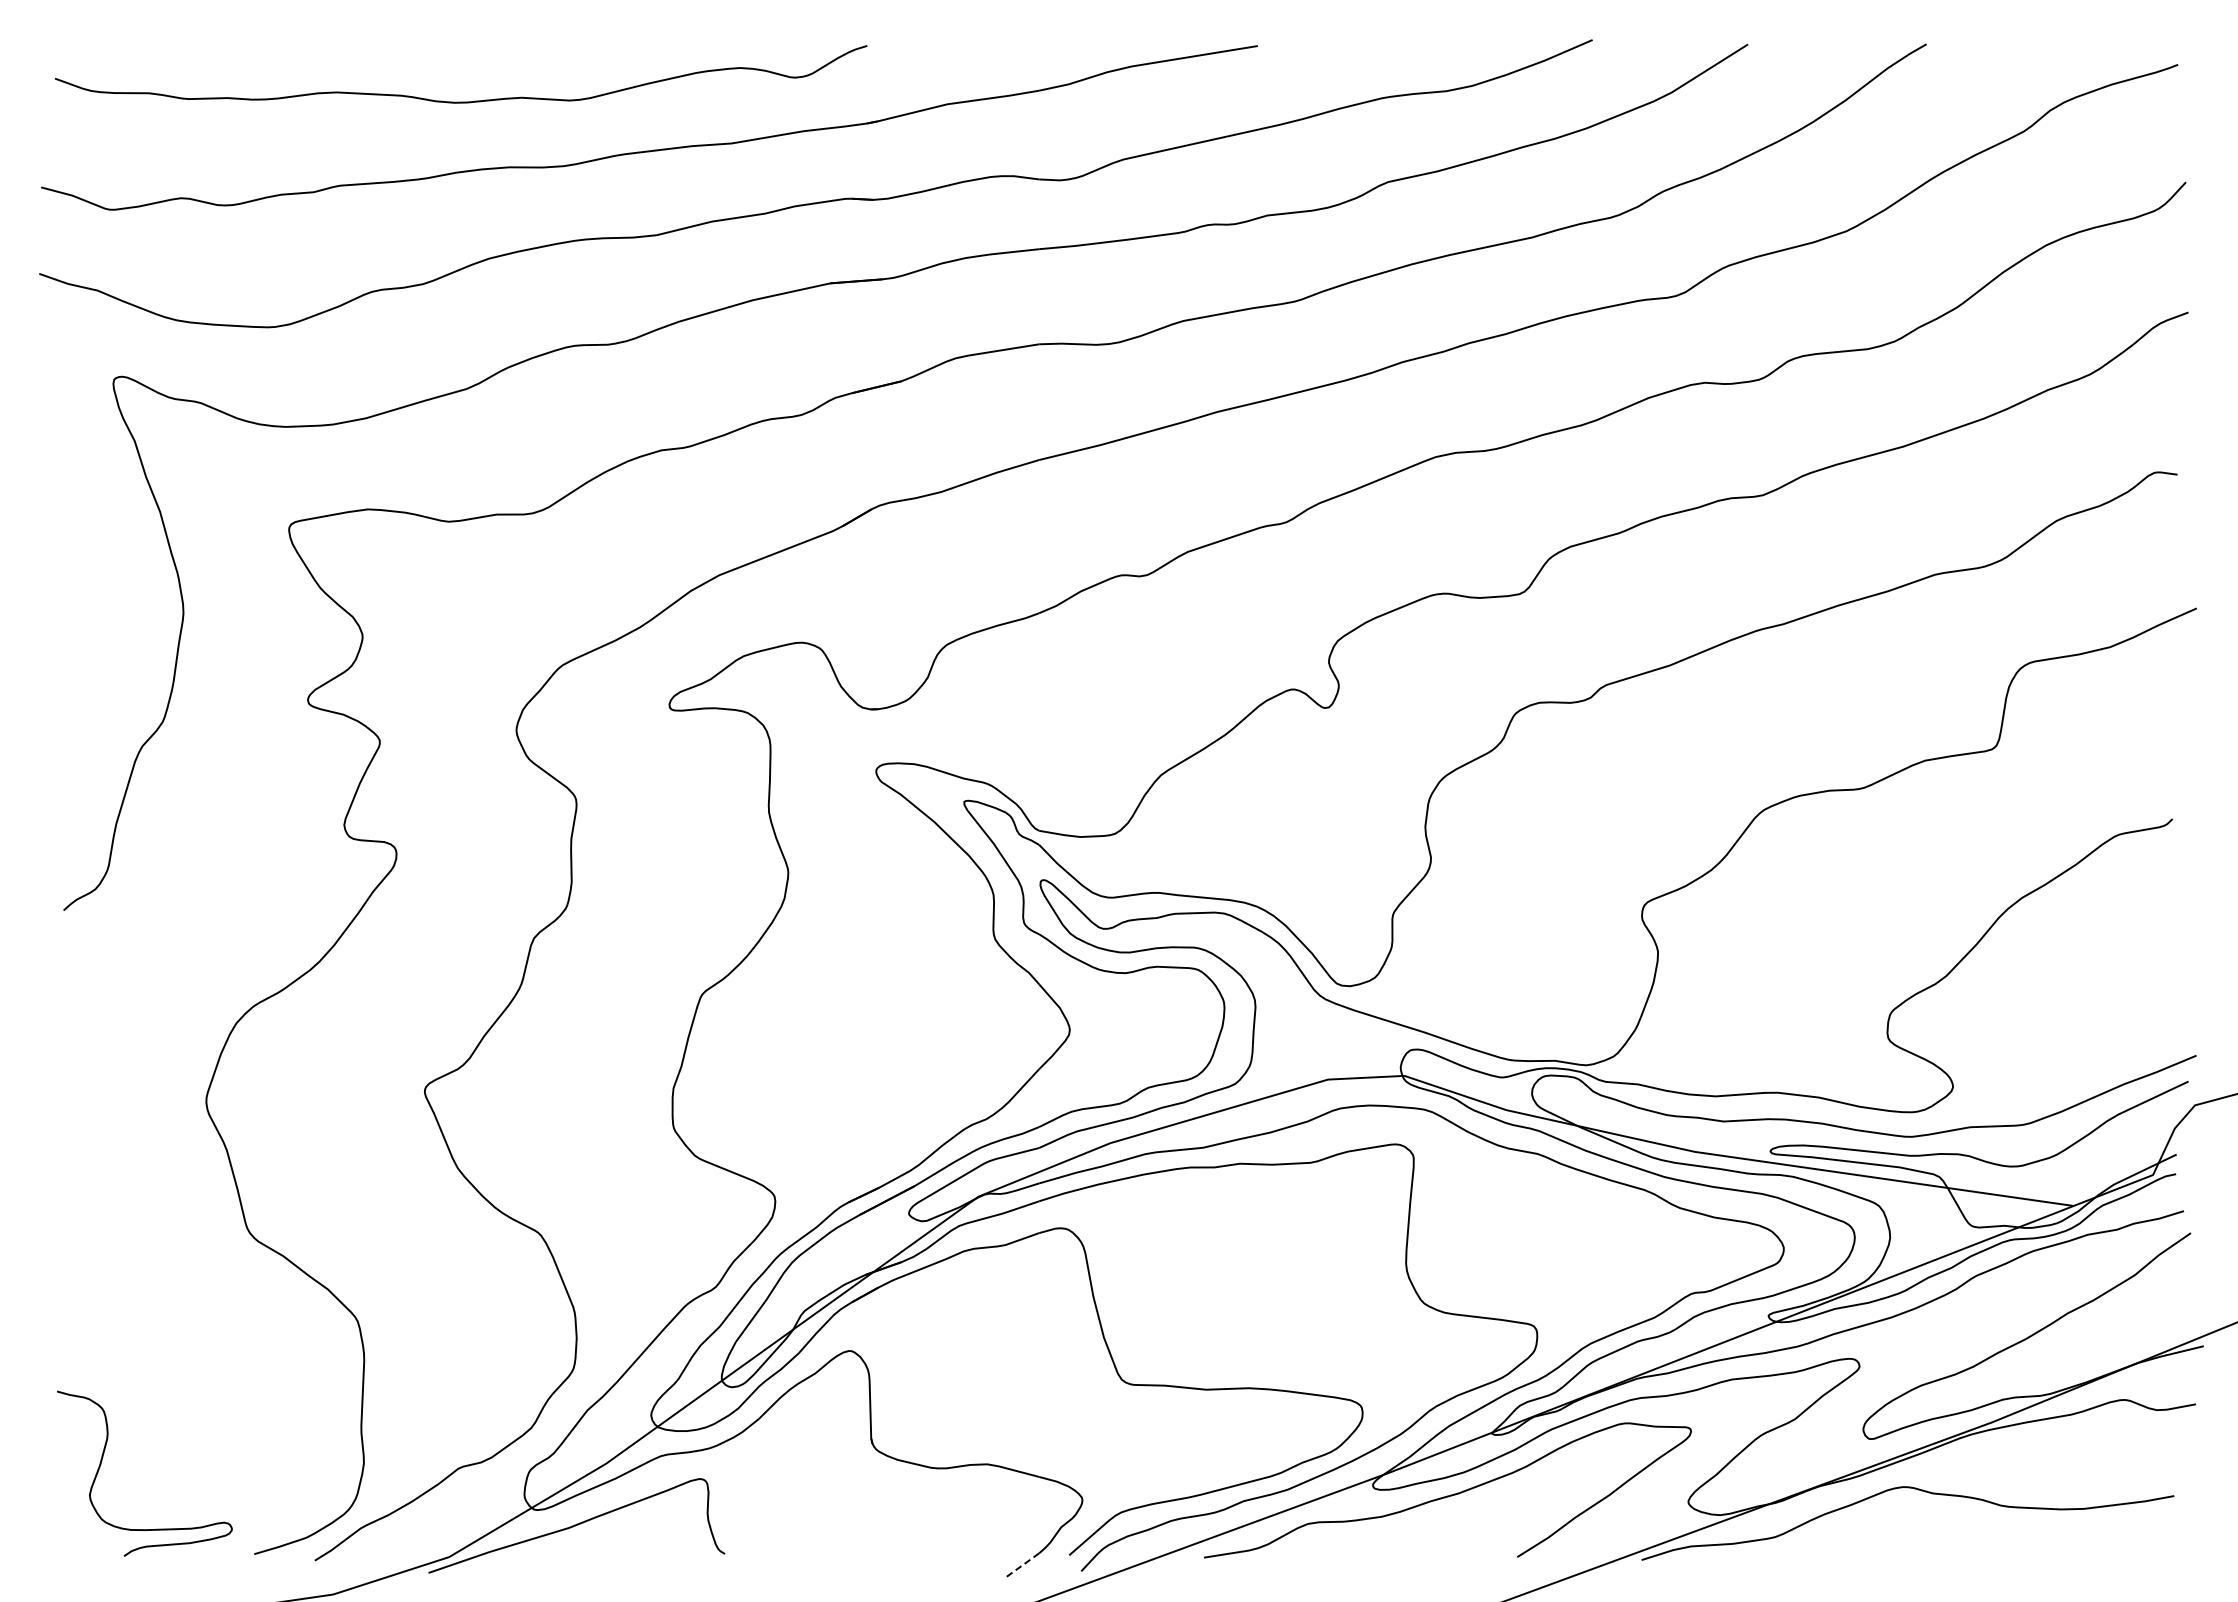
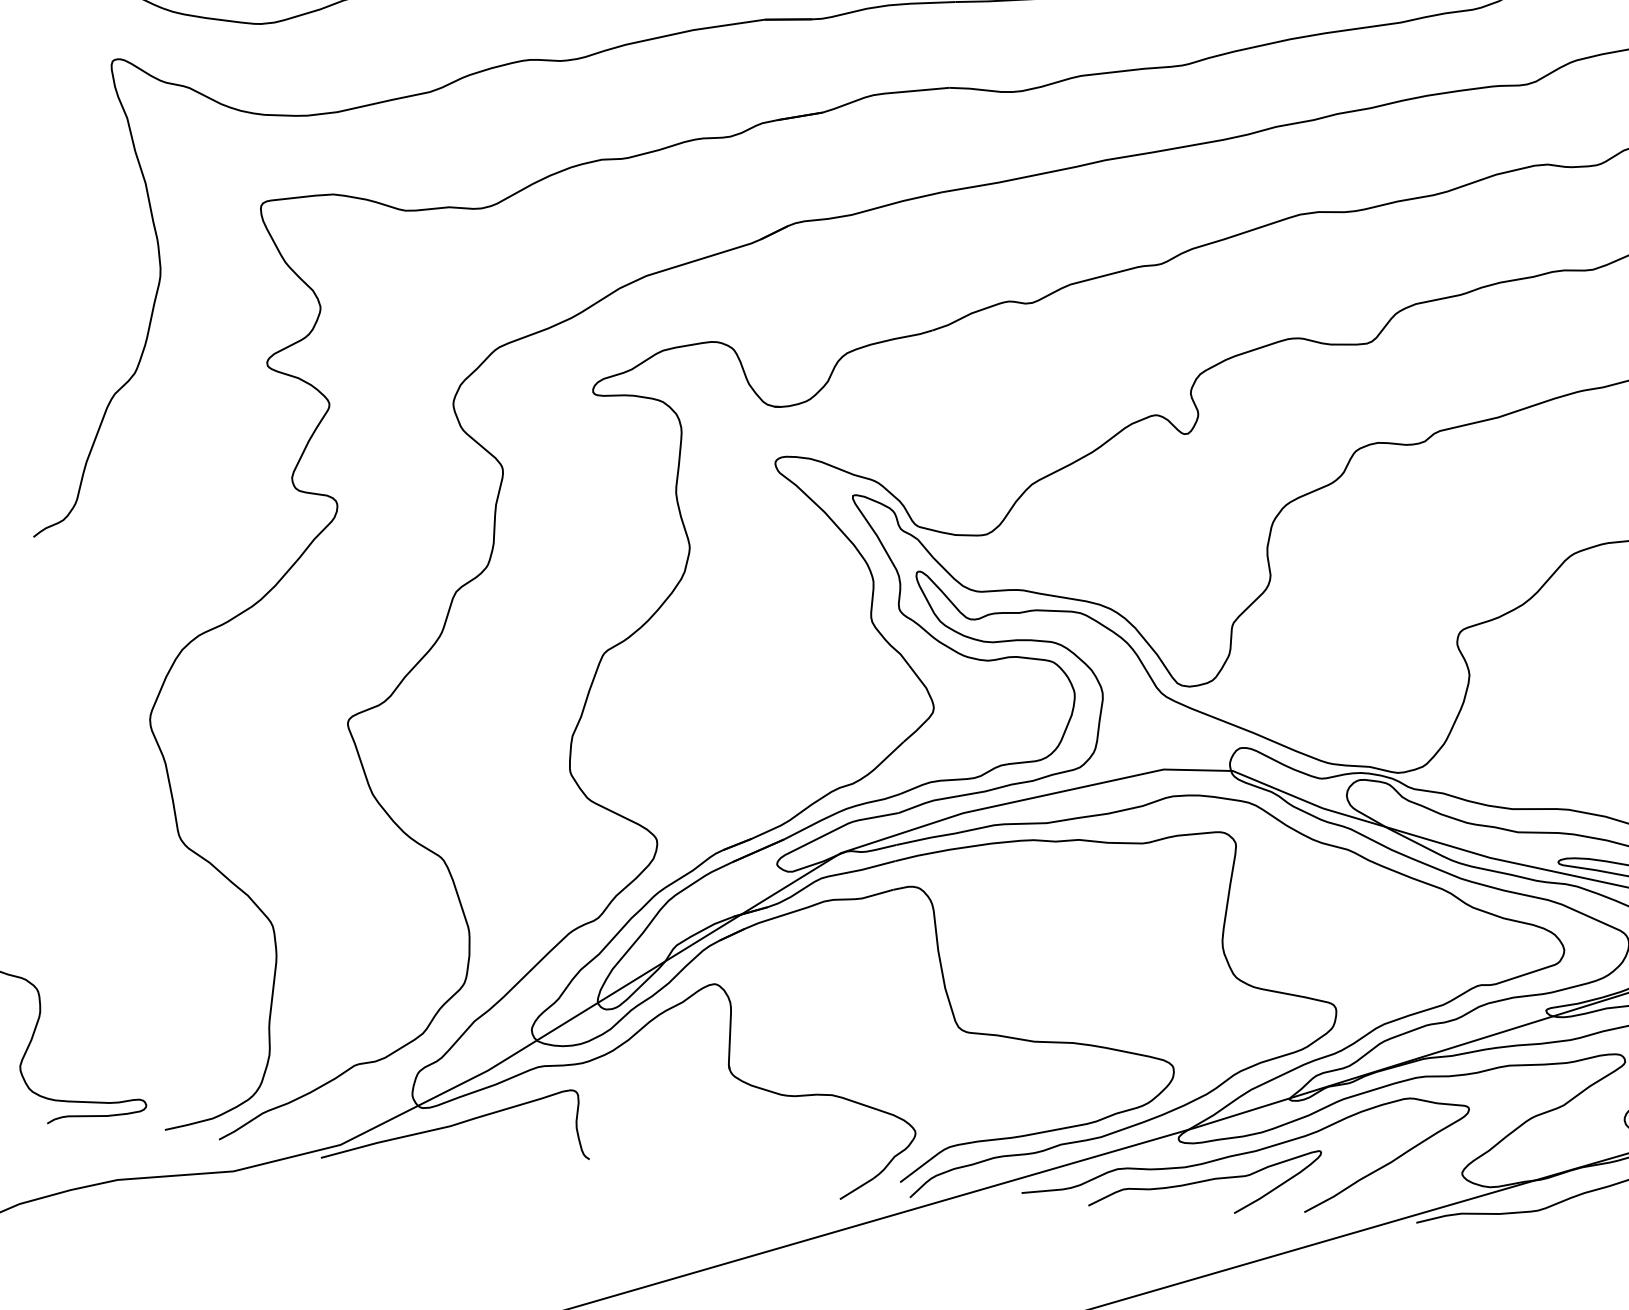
curve: (1406, 1528) -> (1206, 1179), added
line: (1021, 1565) -> (856, 1188), dashed -> solid

